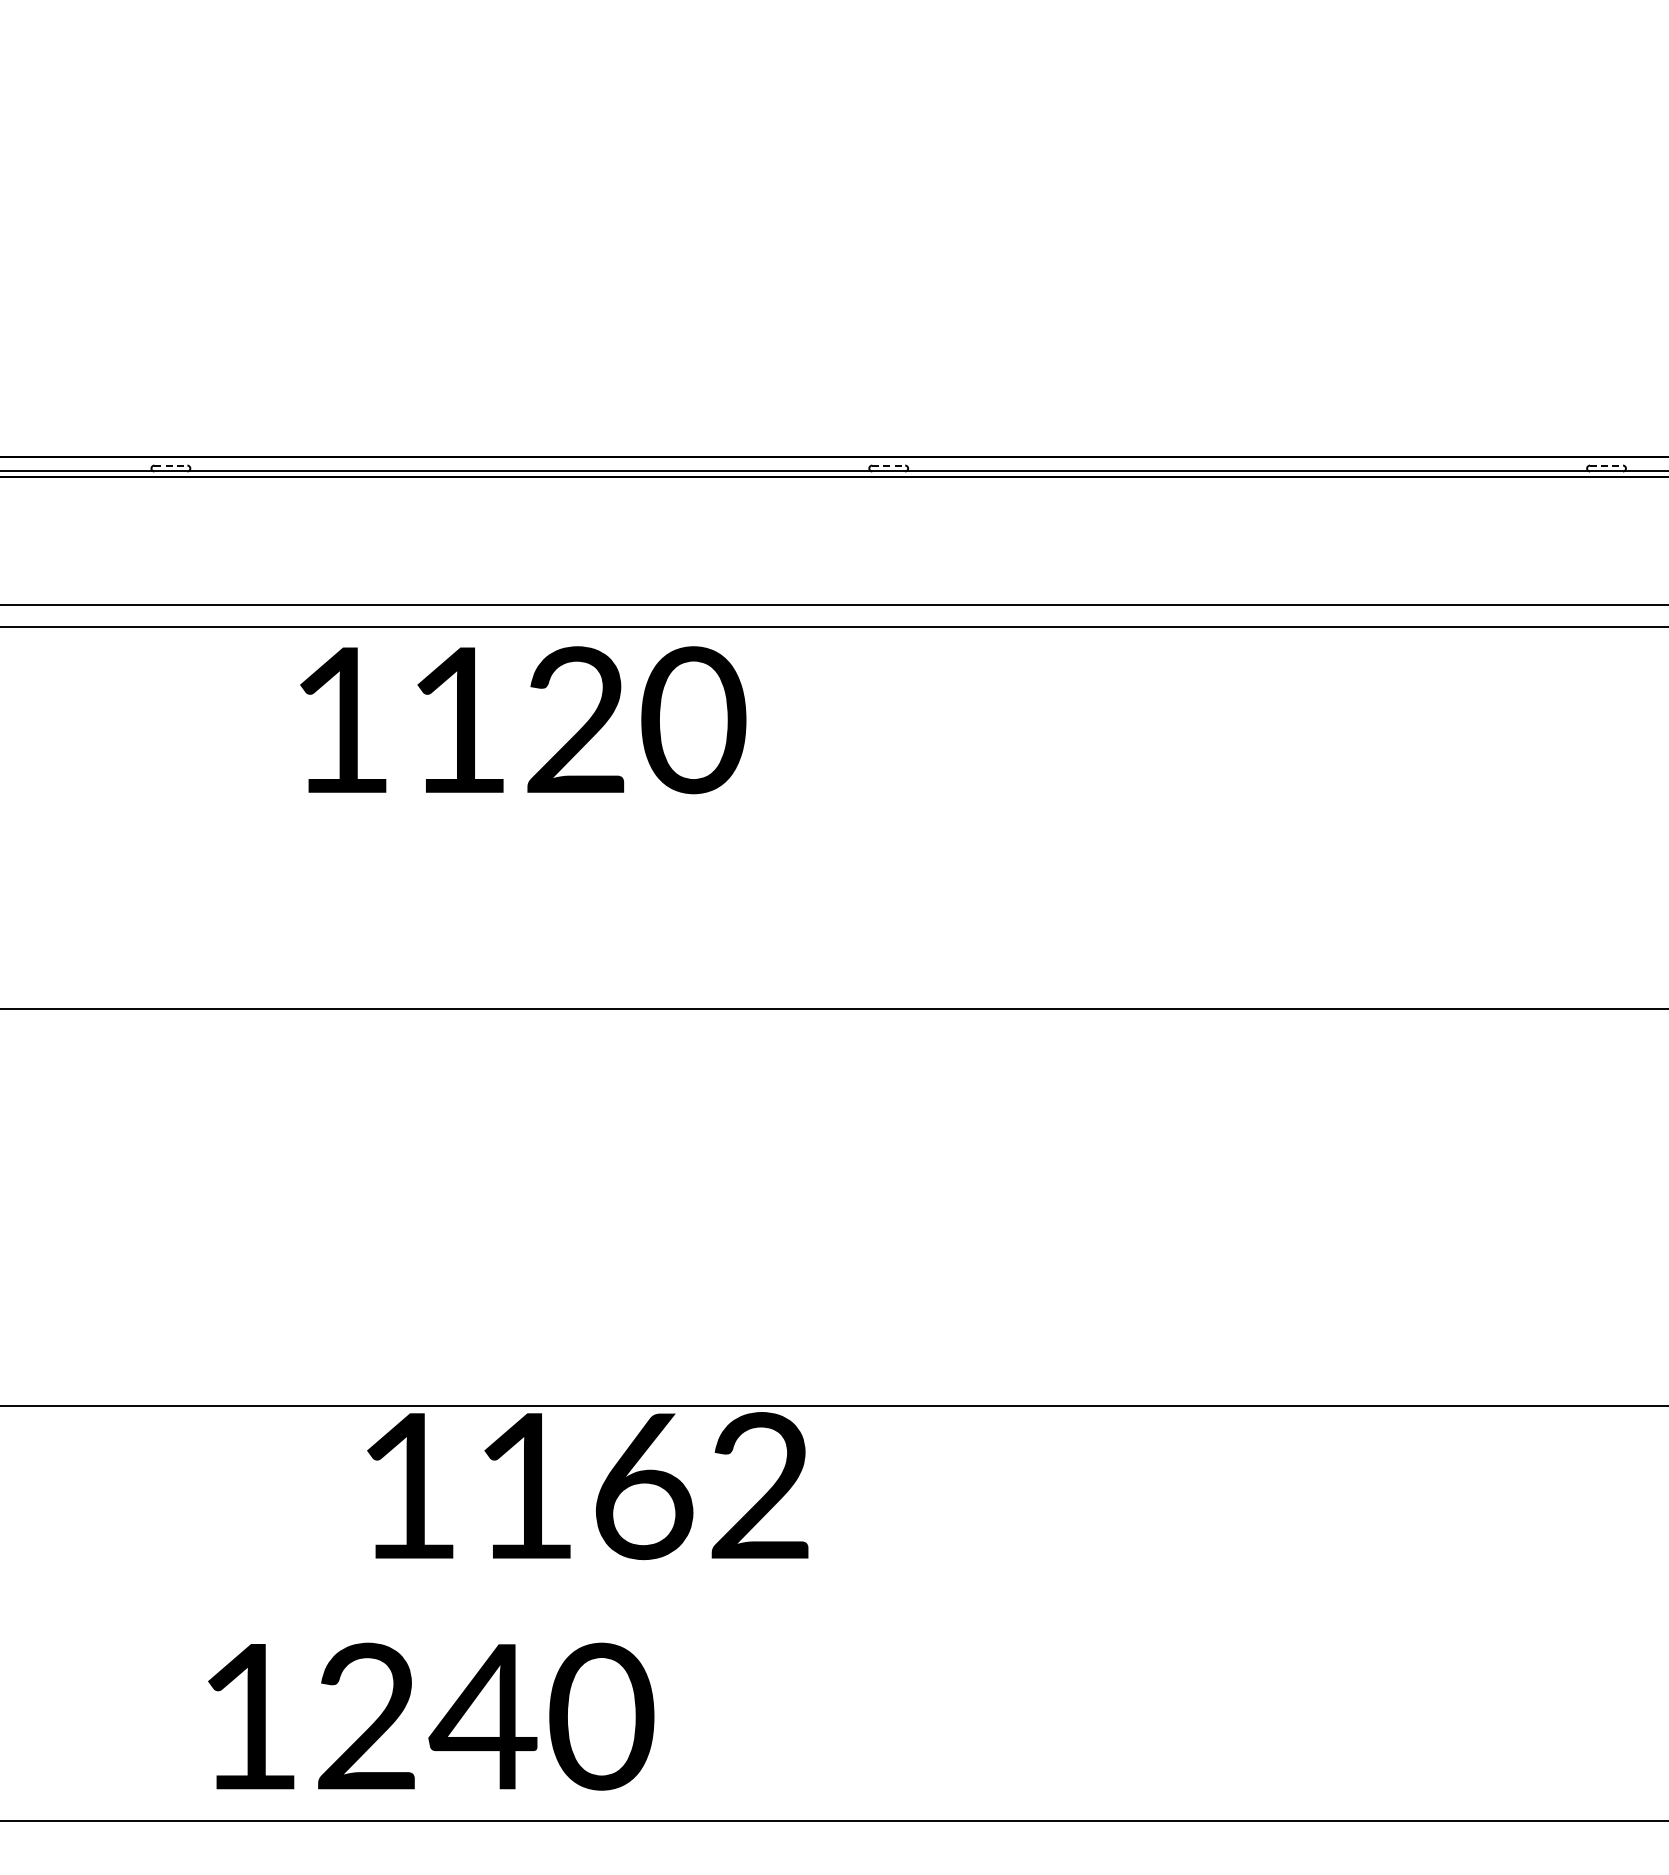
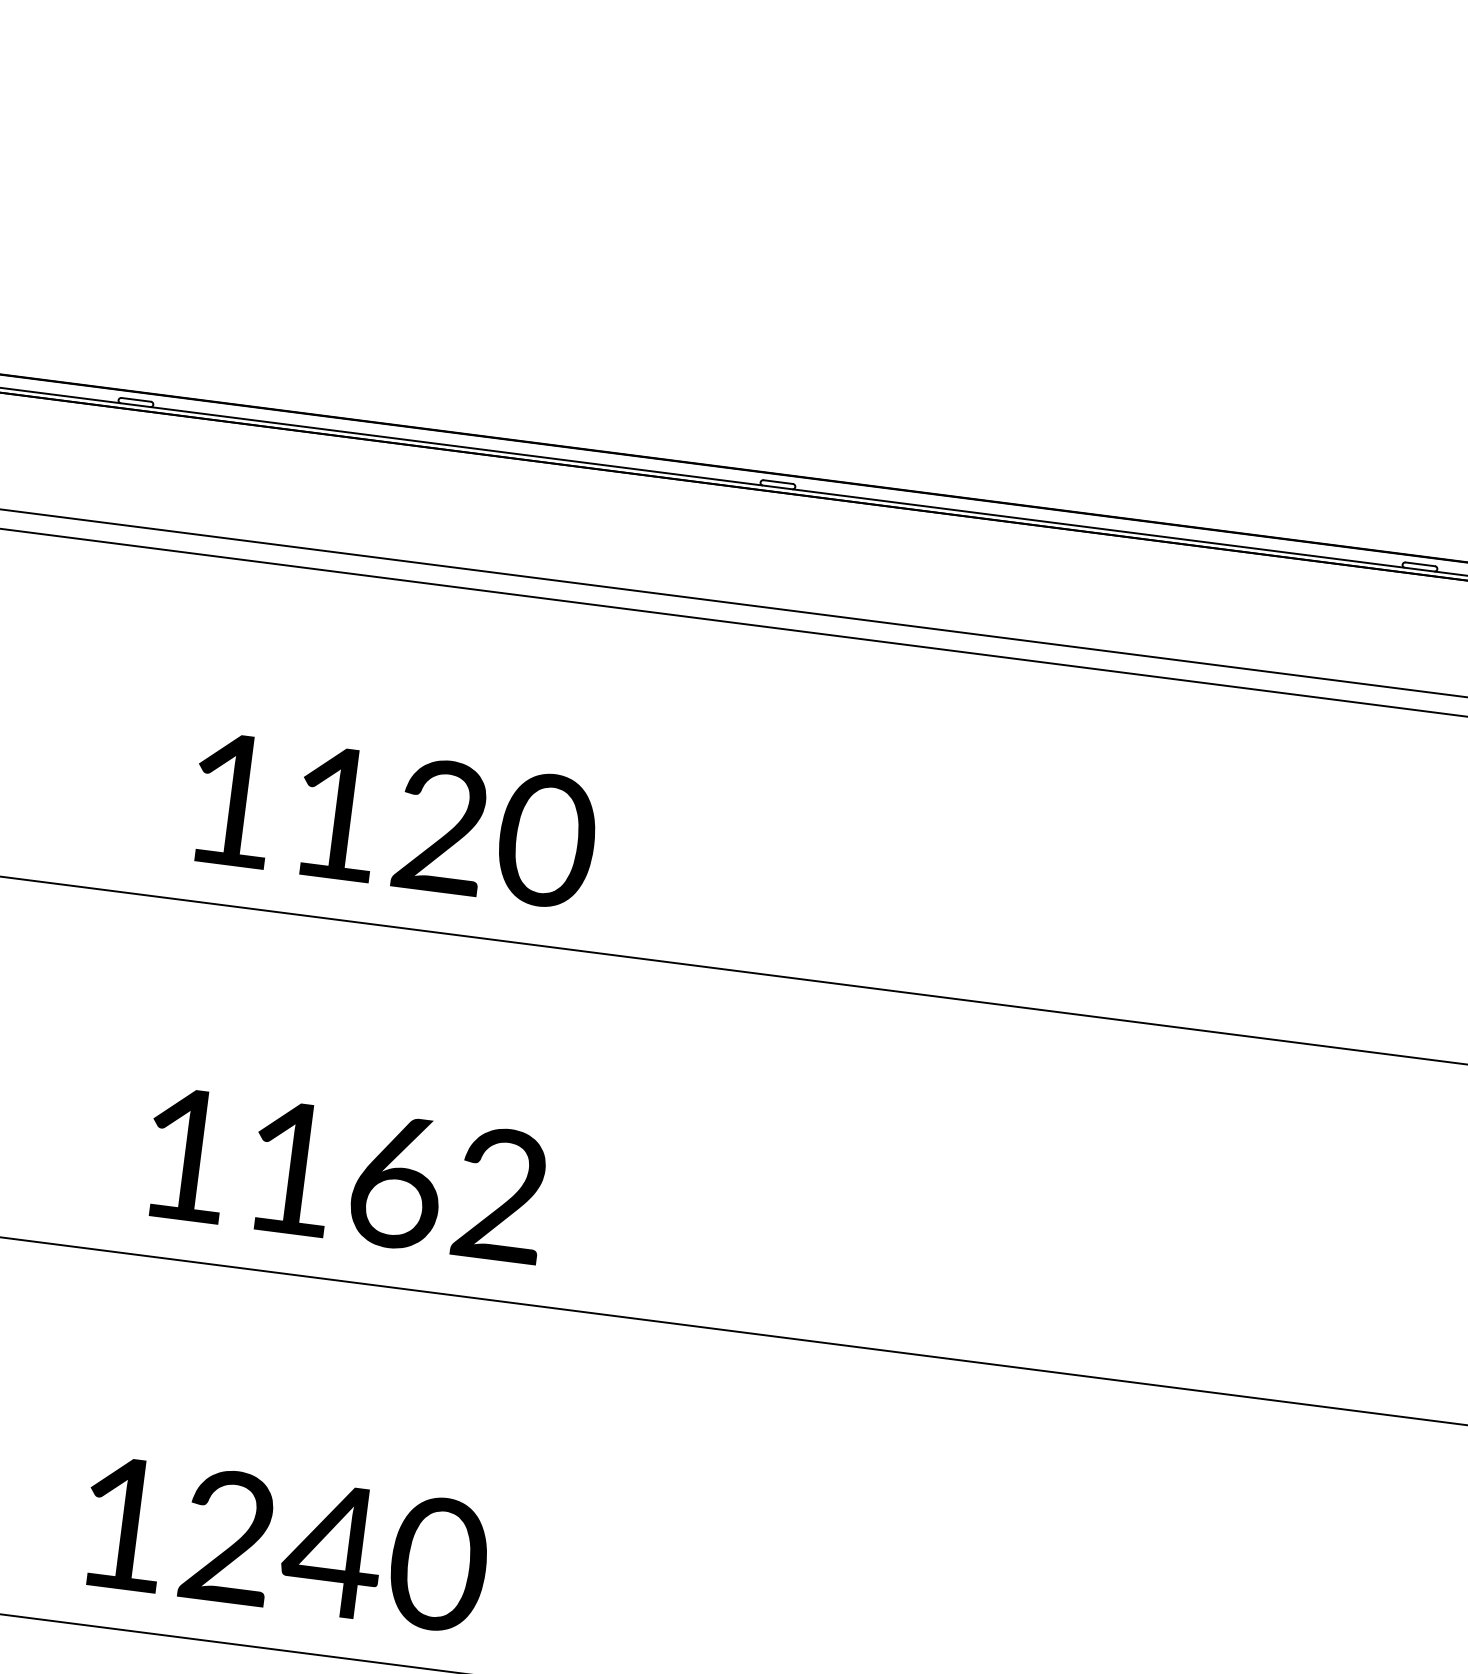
line: (171, 465) -> (136, 399), dashed -> solid
line: (889, 465) -> (778, 482), dashed -> solid
line: (1607, 465) -> (1421, 564), dashed -> solid
text: (523, 720) -> (394, 821), moved
text: (587, 1486) -> (346, 1175), moved
text: (431, 1716) -> (286, 1544), moved

